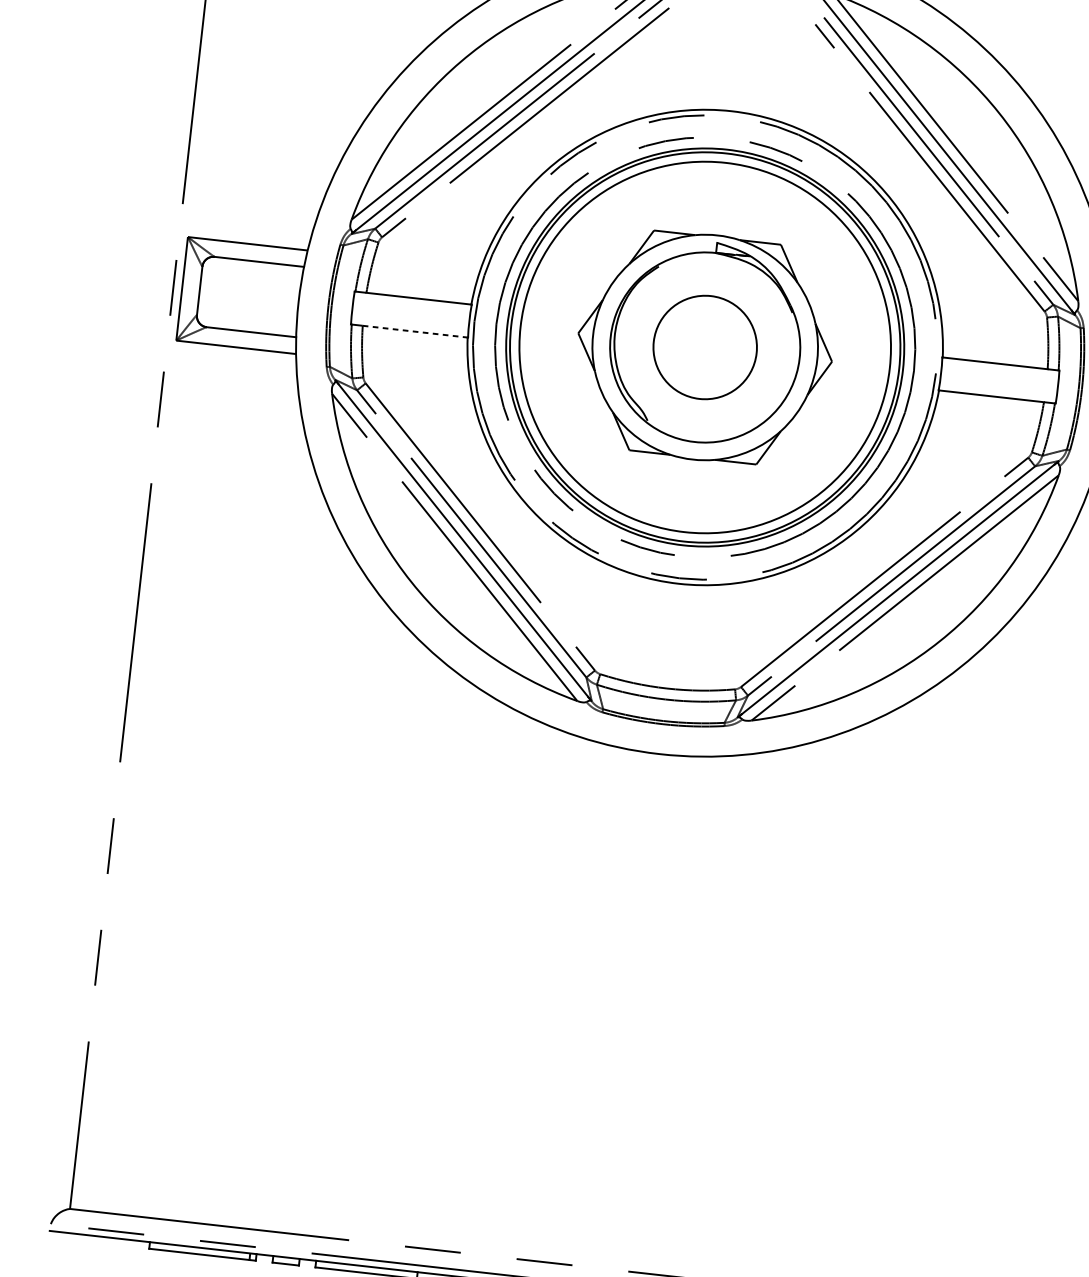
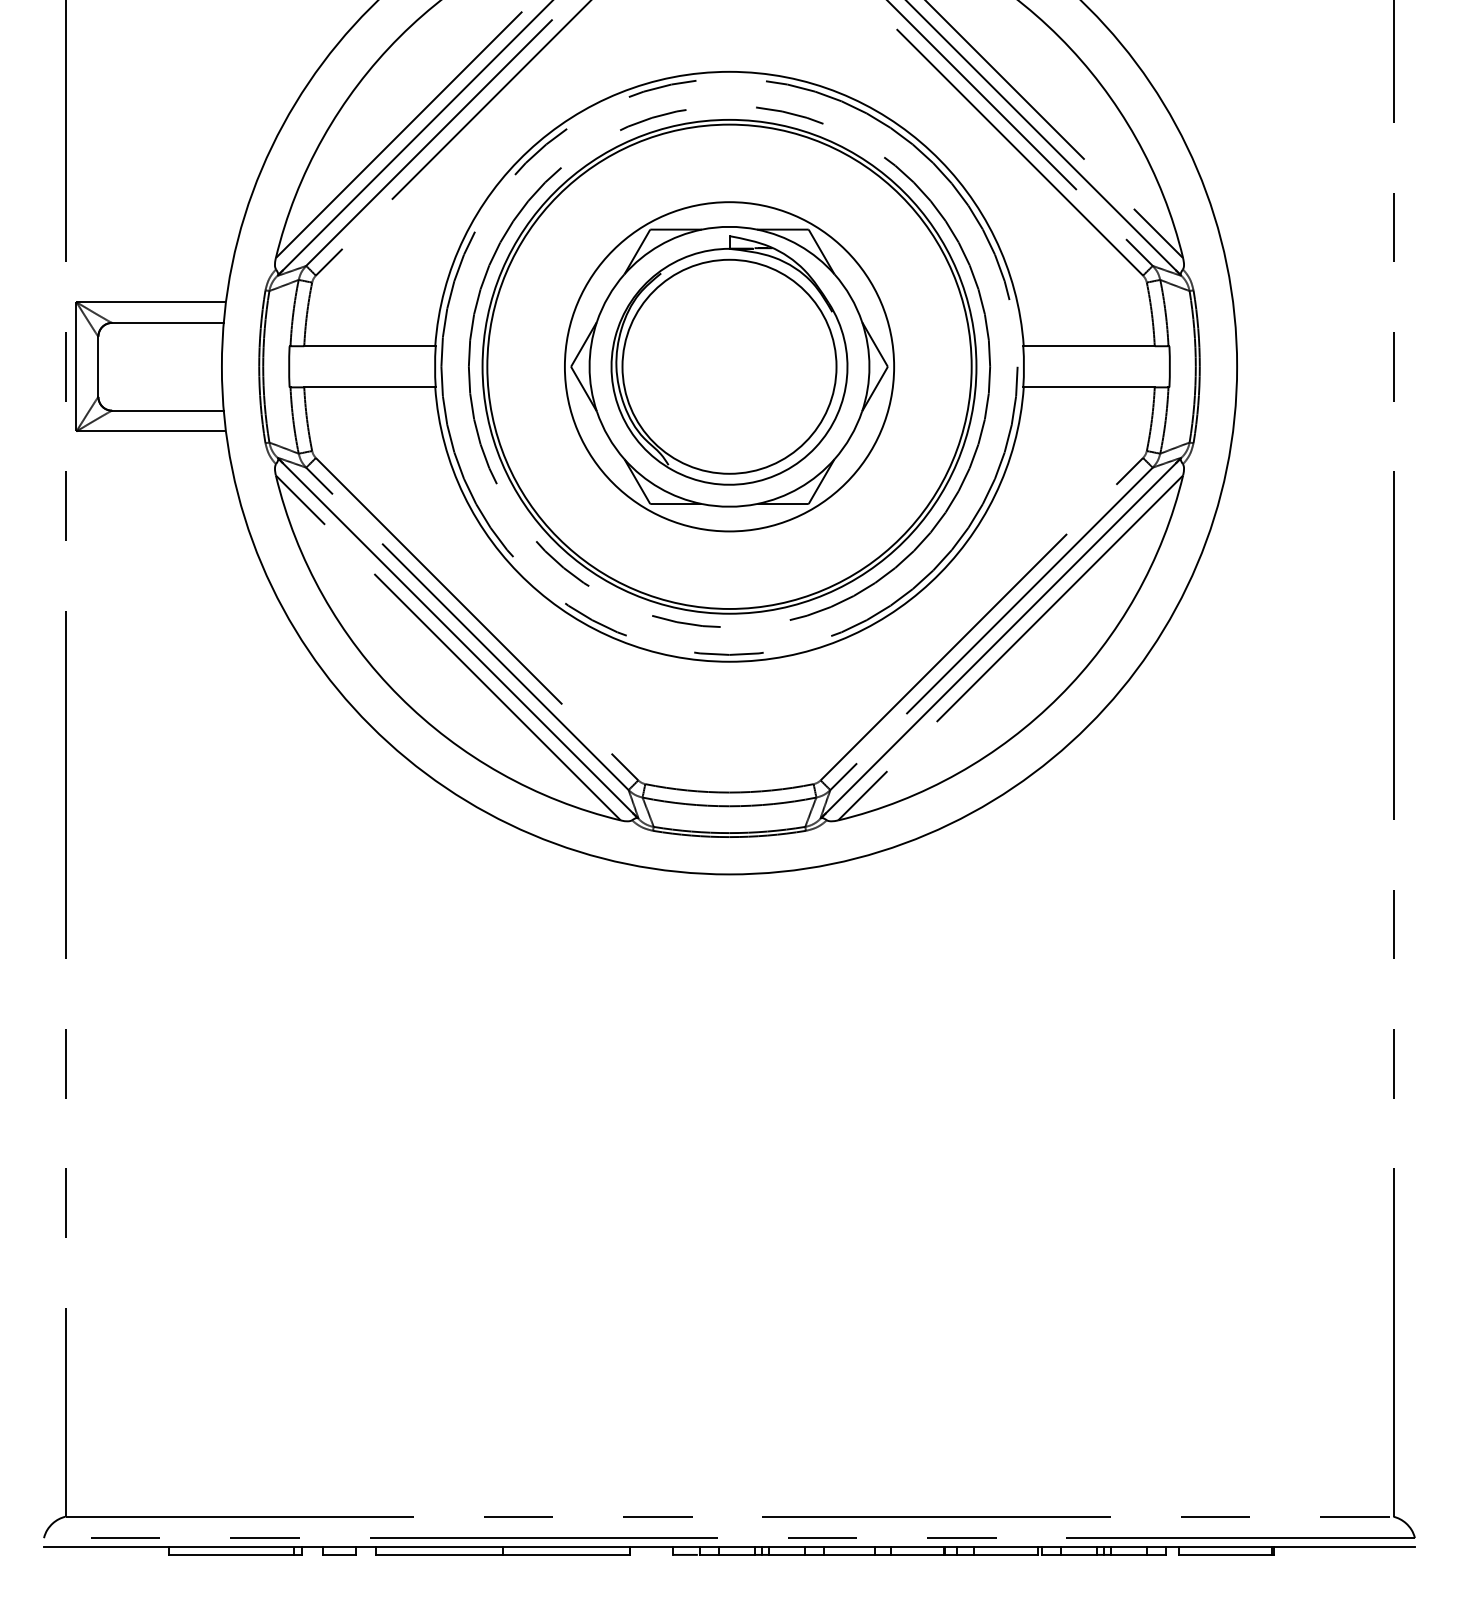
line: (415, 331) -> (370, 387), dashed -> solid
circle: (705, 347) -> (729, 366), size x0.71
circle: (705, 347) -> (729, 366), size x1.67

